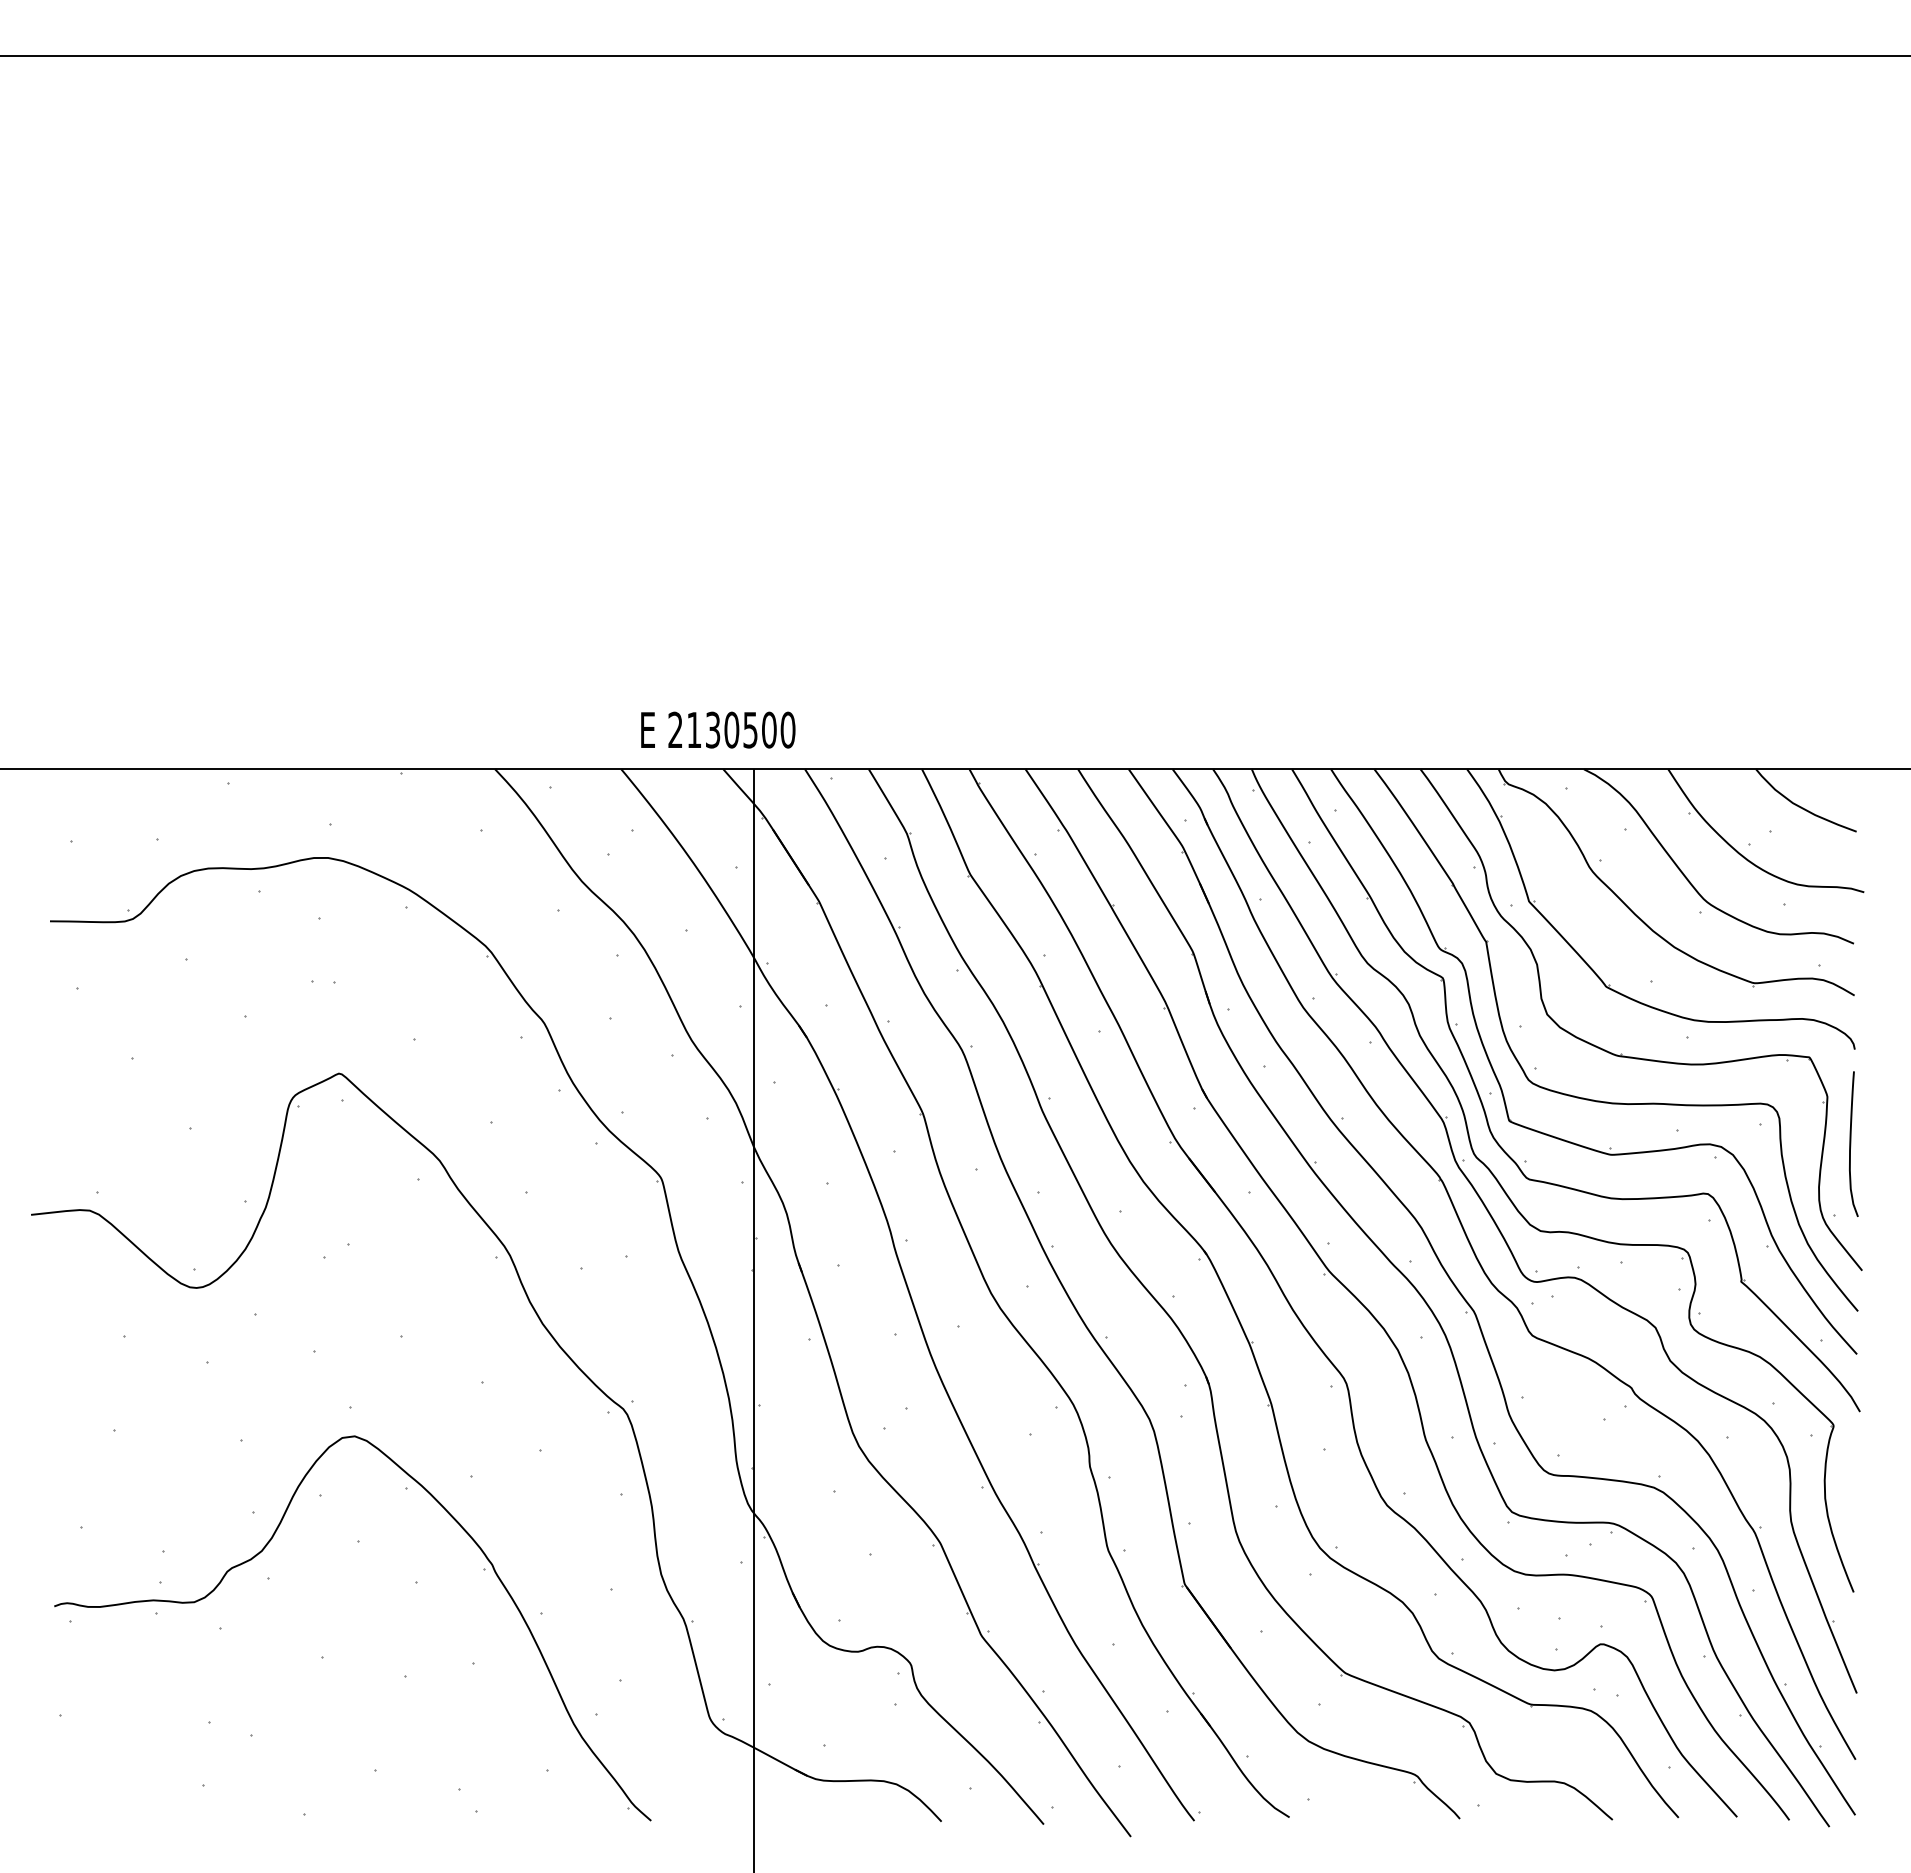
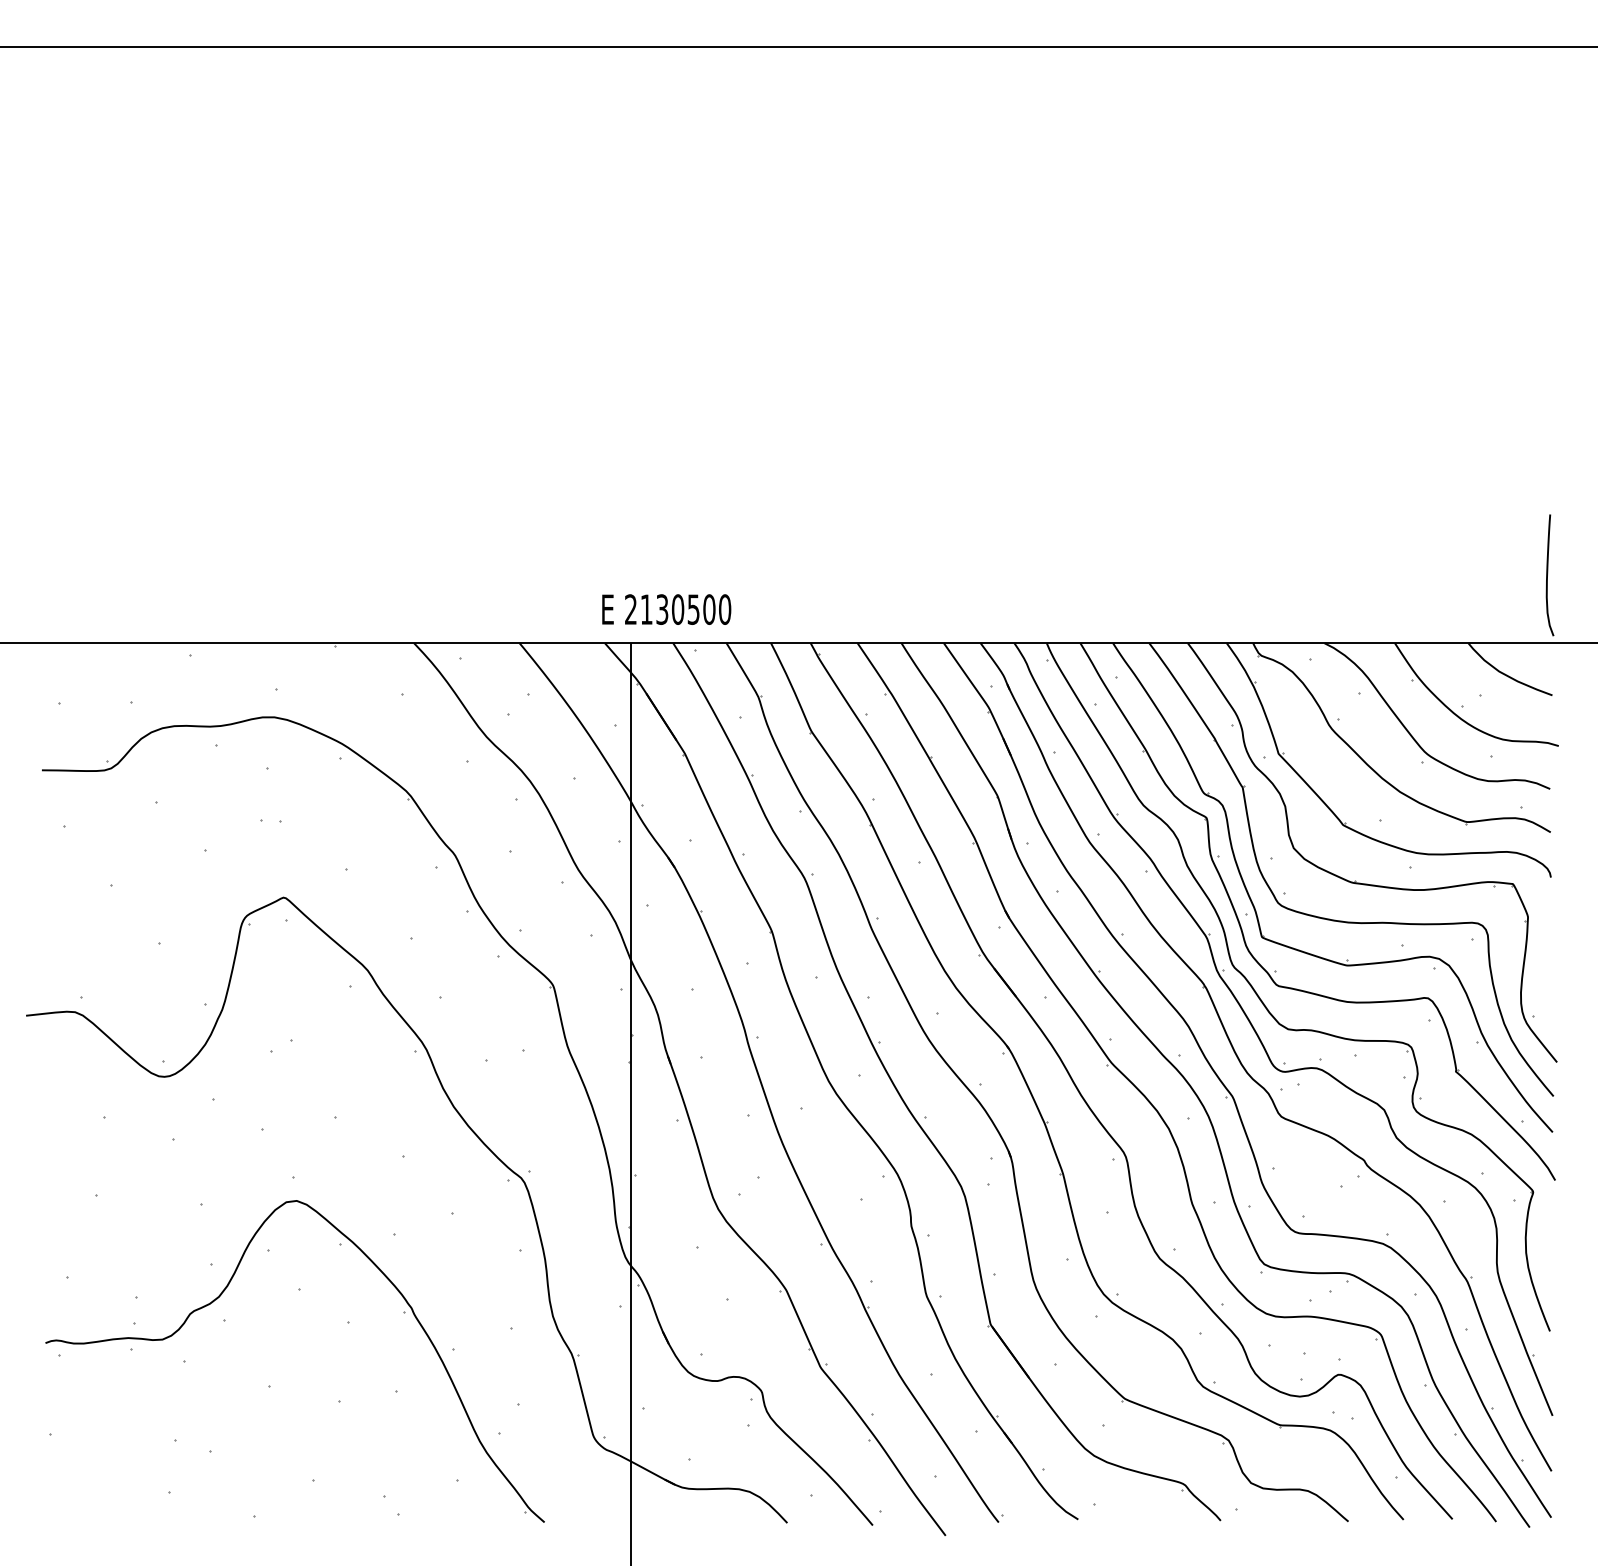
text: (718, 729) -> (666, 609), moved
curve: (1851, 1143) -> (1548, 574), moved

